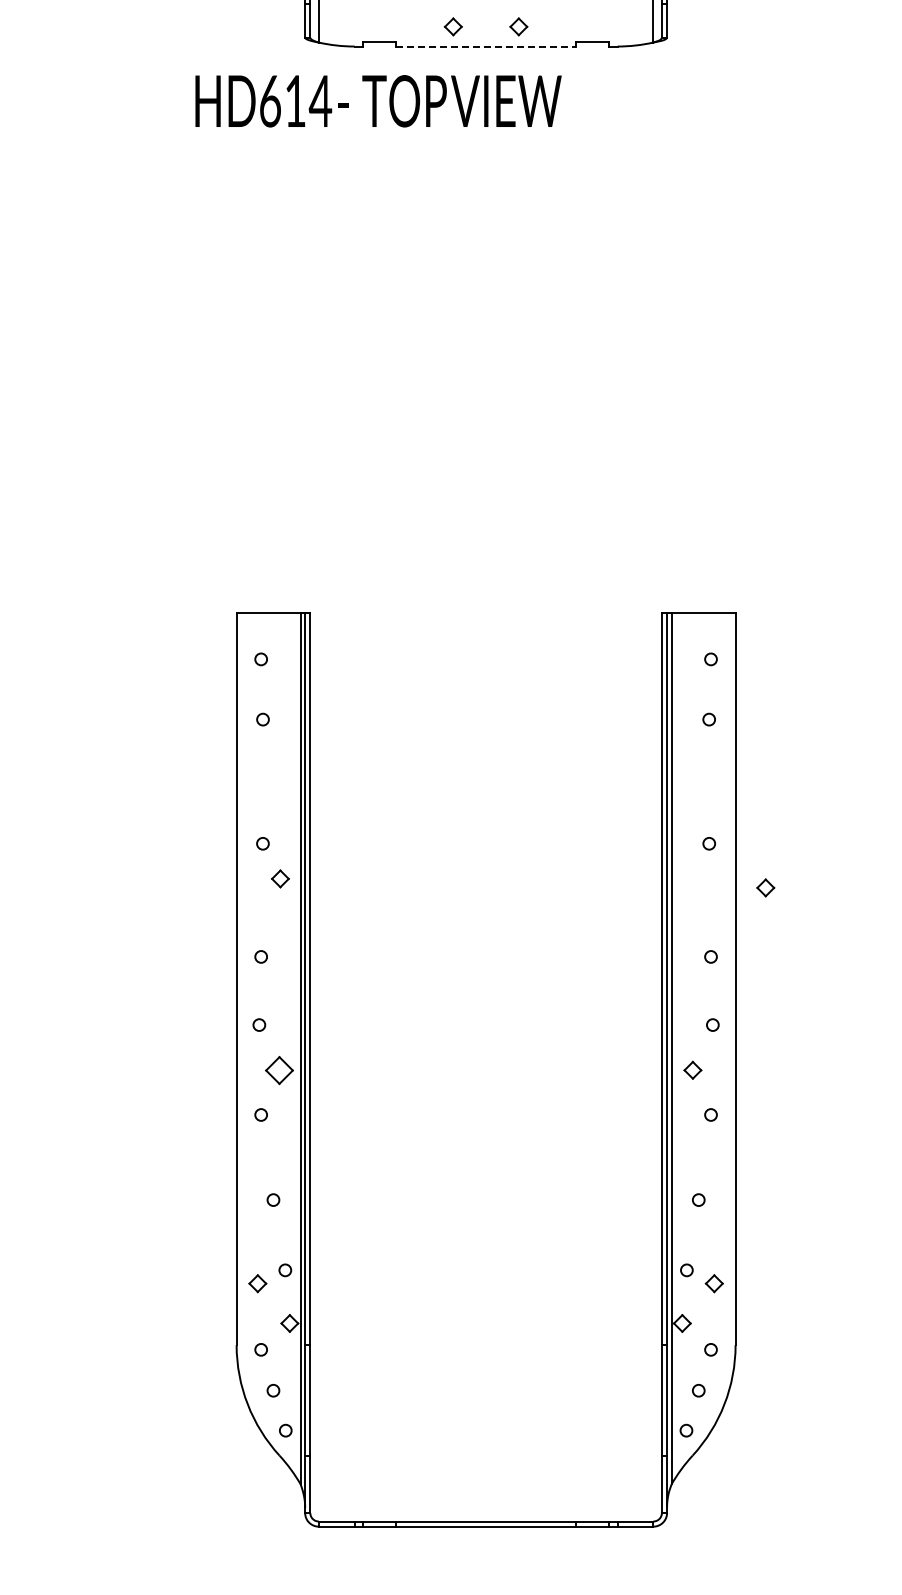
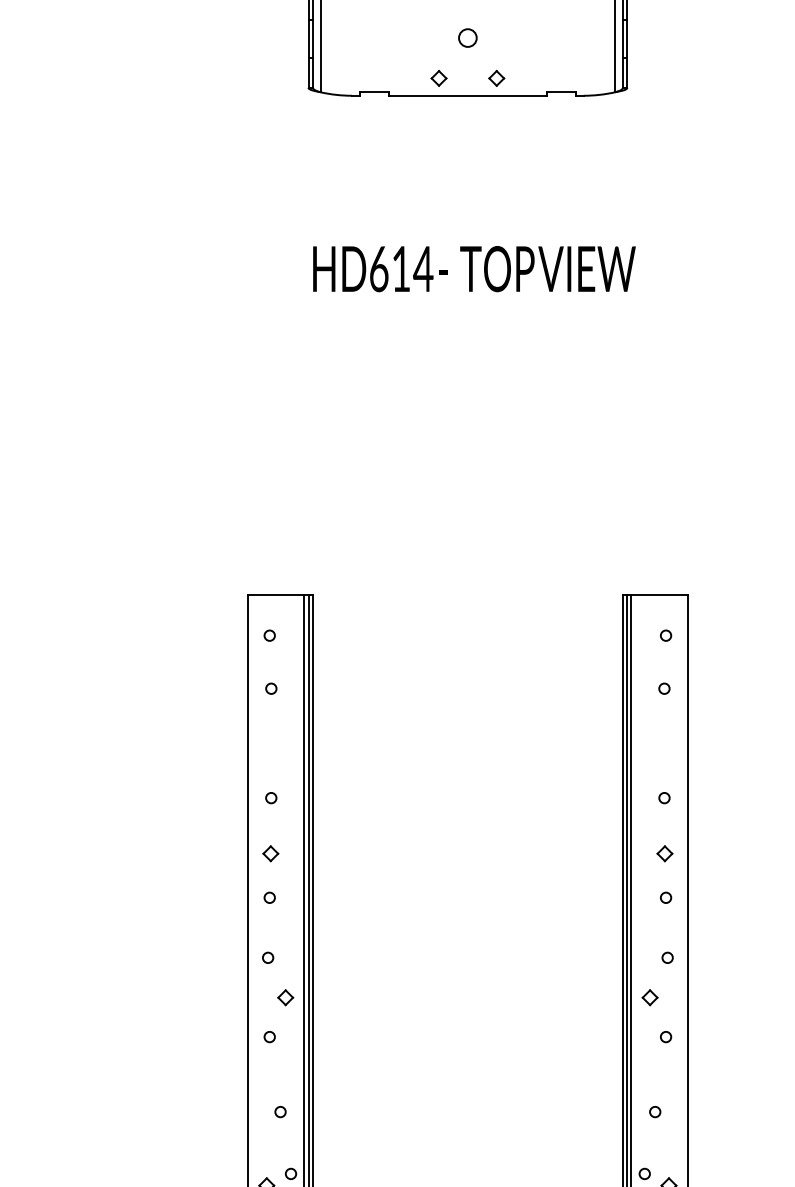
line: (486, 46) -> (468, 95), dashed -> solid
text: (378, 101) -> (474, 269), moved
part: (280, 878) -> (270, 853), moved
part: (765, 887) -> (664, 853), moved
part: (278, 1069) -> (284, 996), size x0.62

